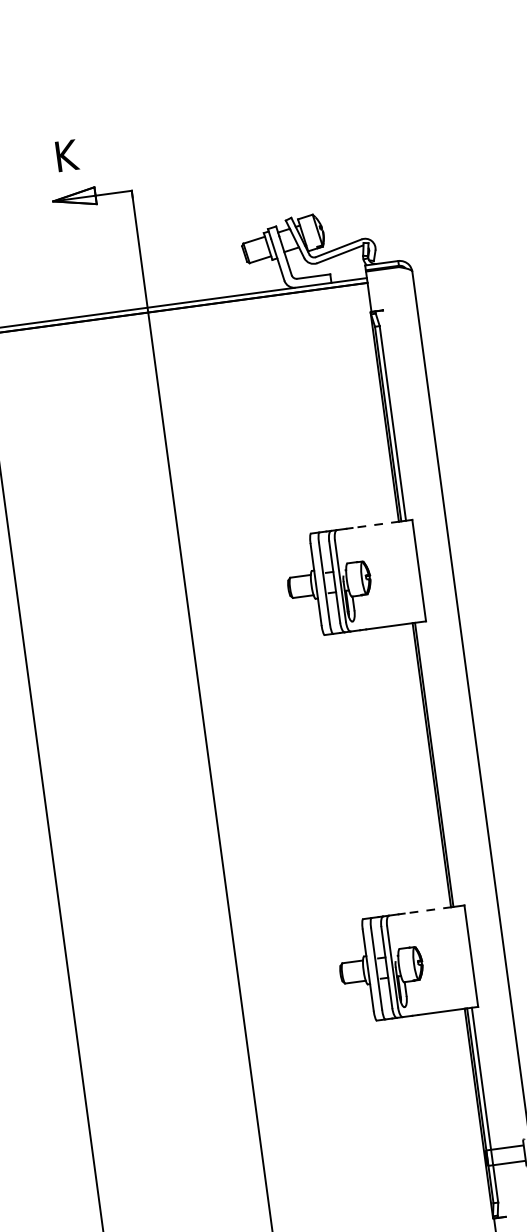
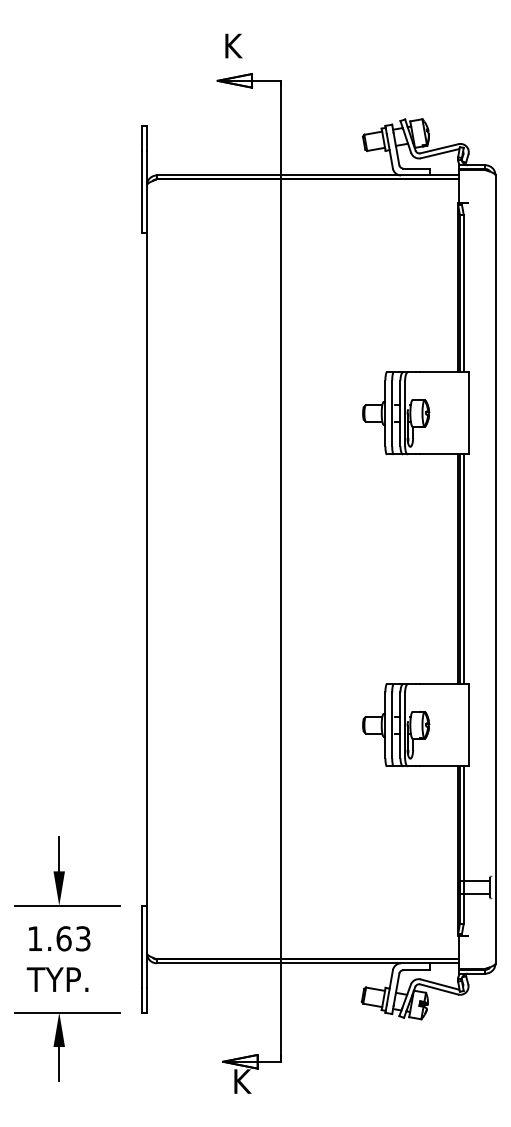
line: (376, 524) -> (439, 372), dashed -> solid
line: (438, 764) -> (463, 569), added
line: (428, 910) -> (439, 684), dashed -> solid

